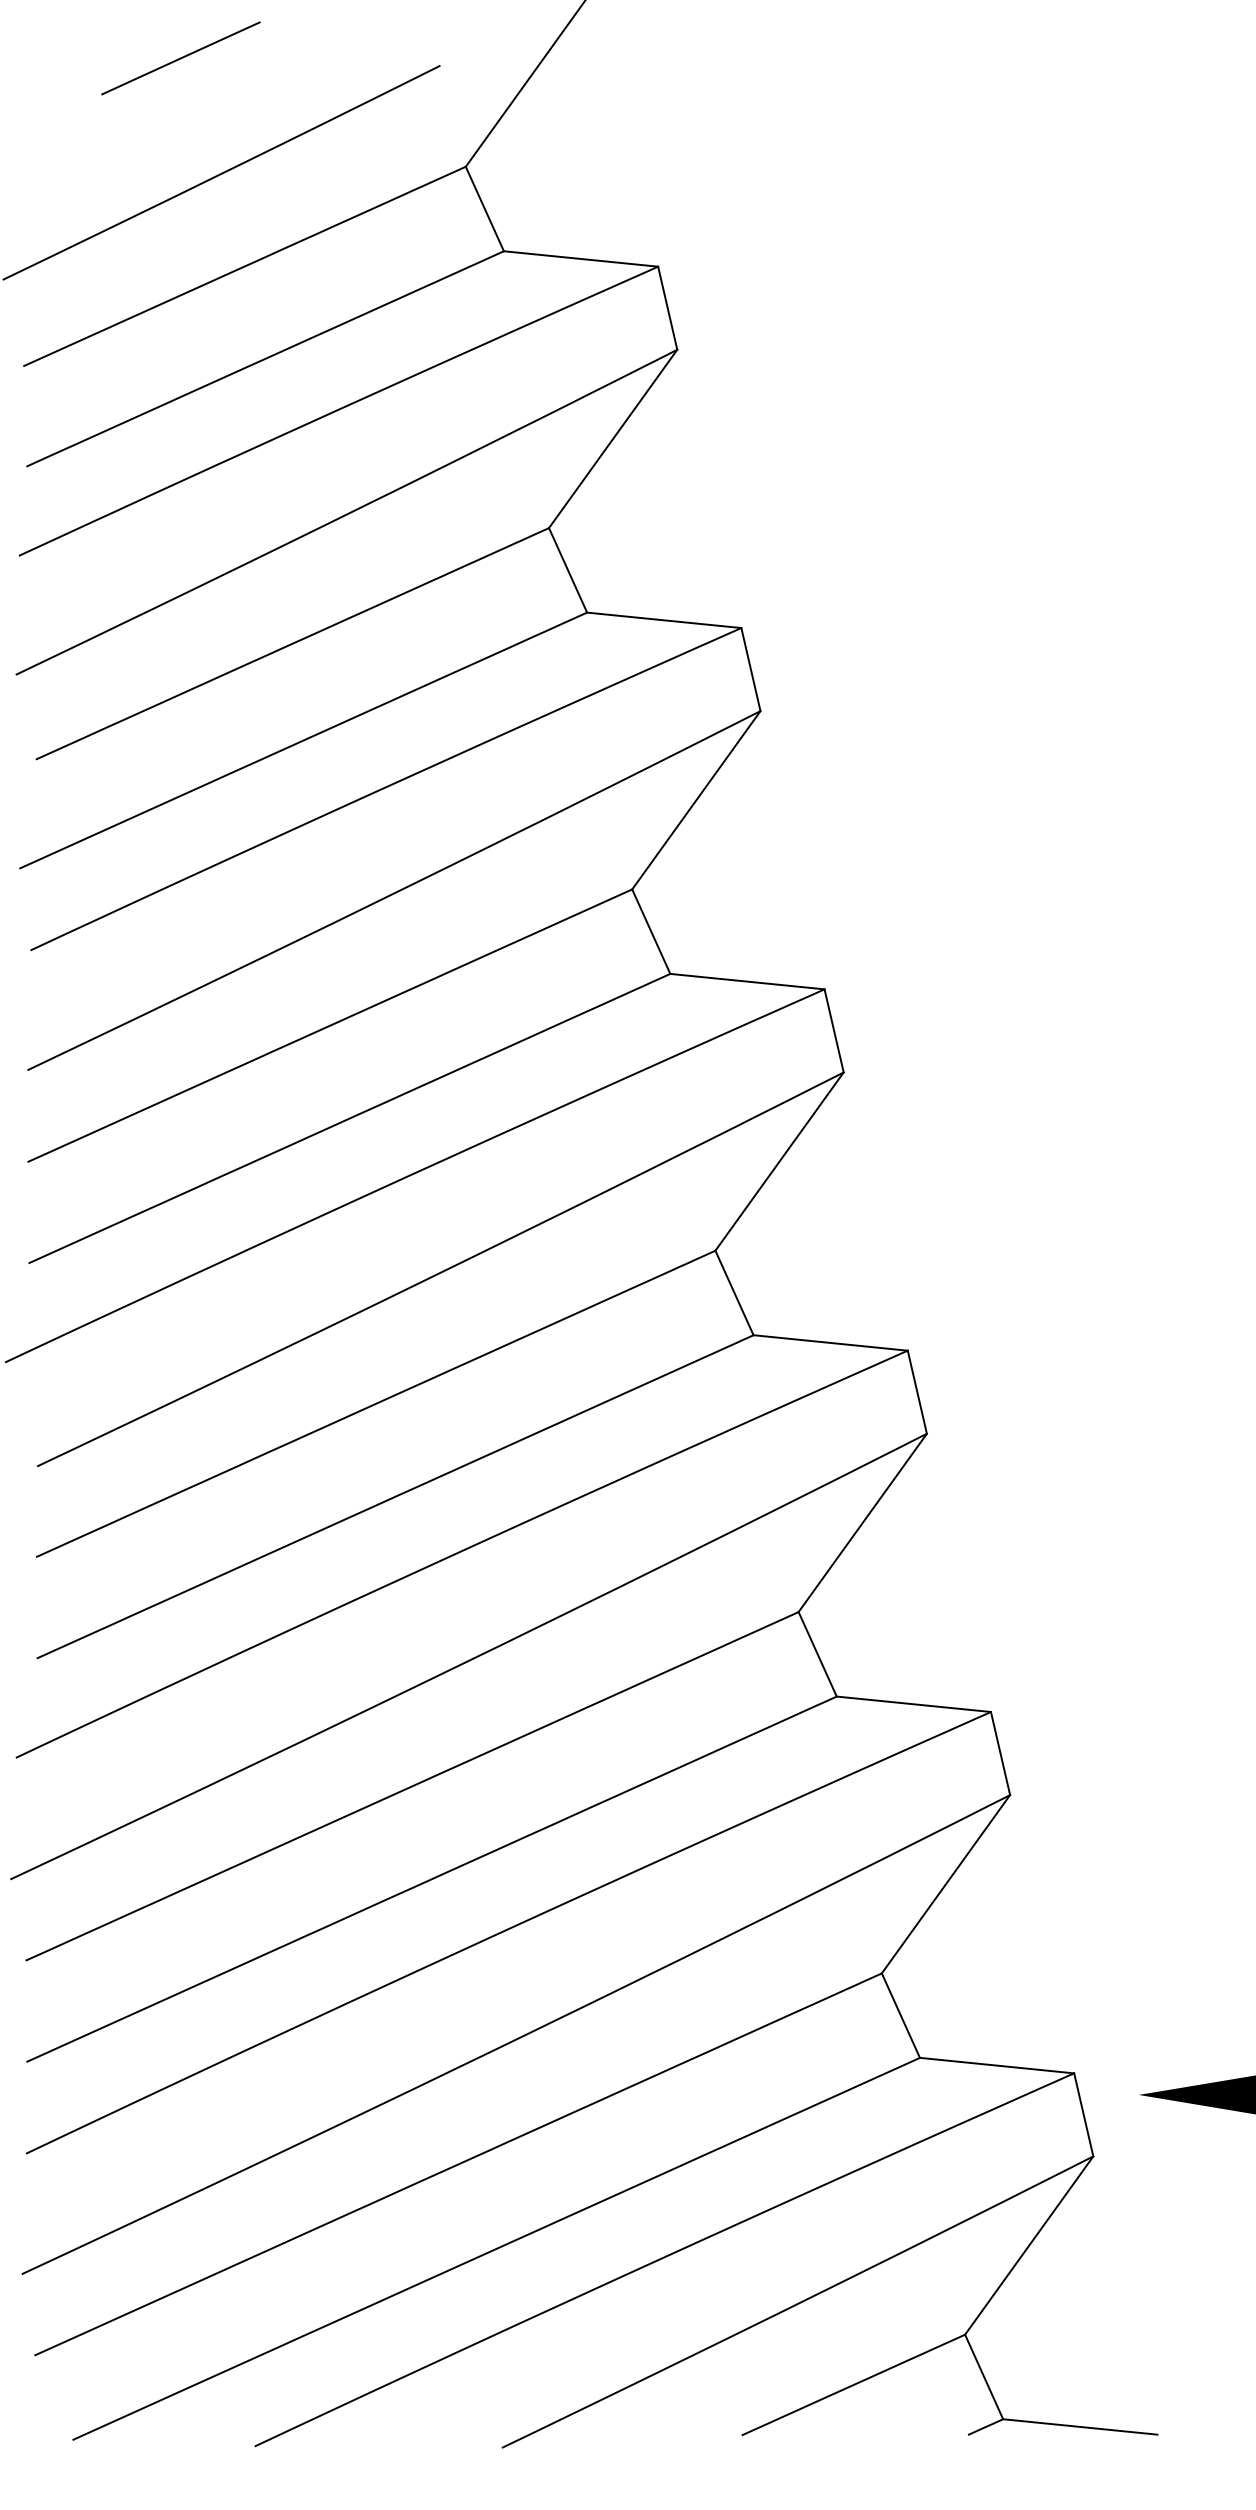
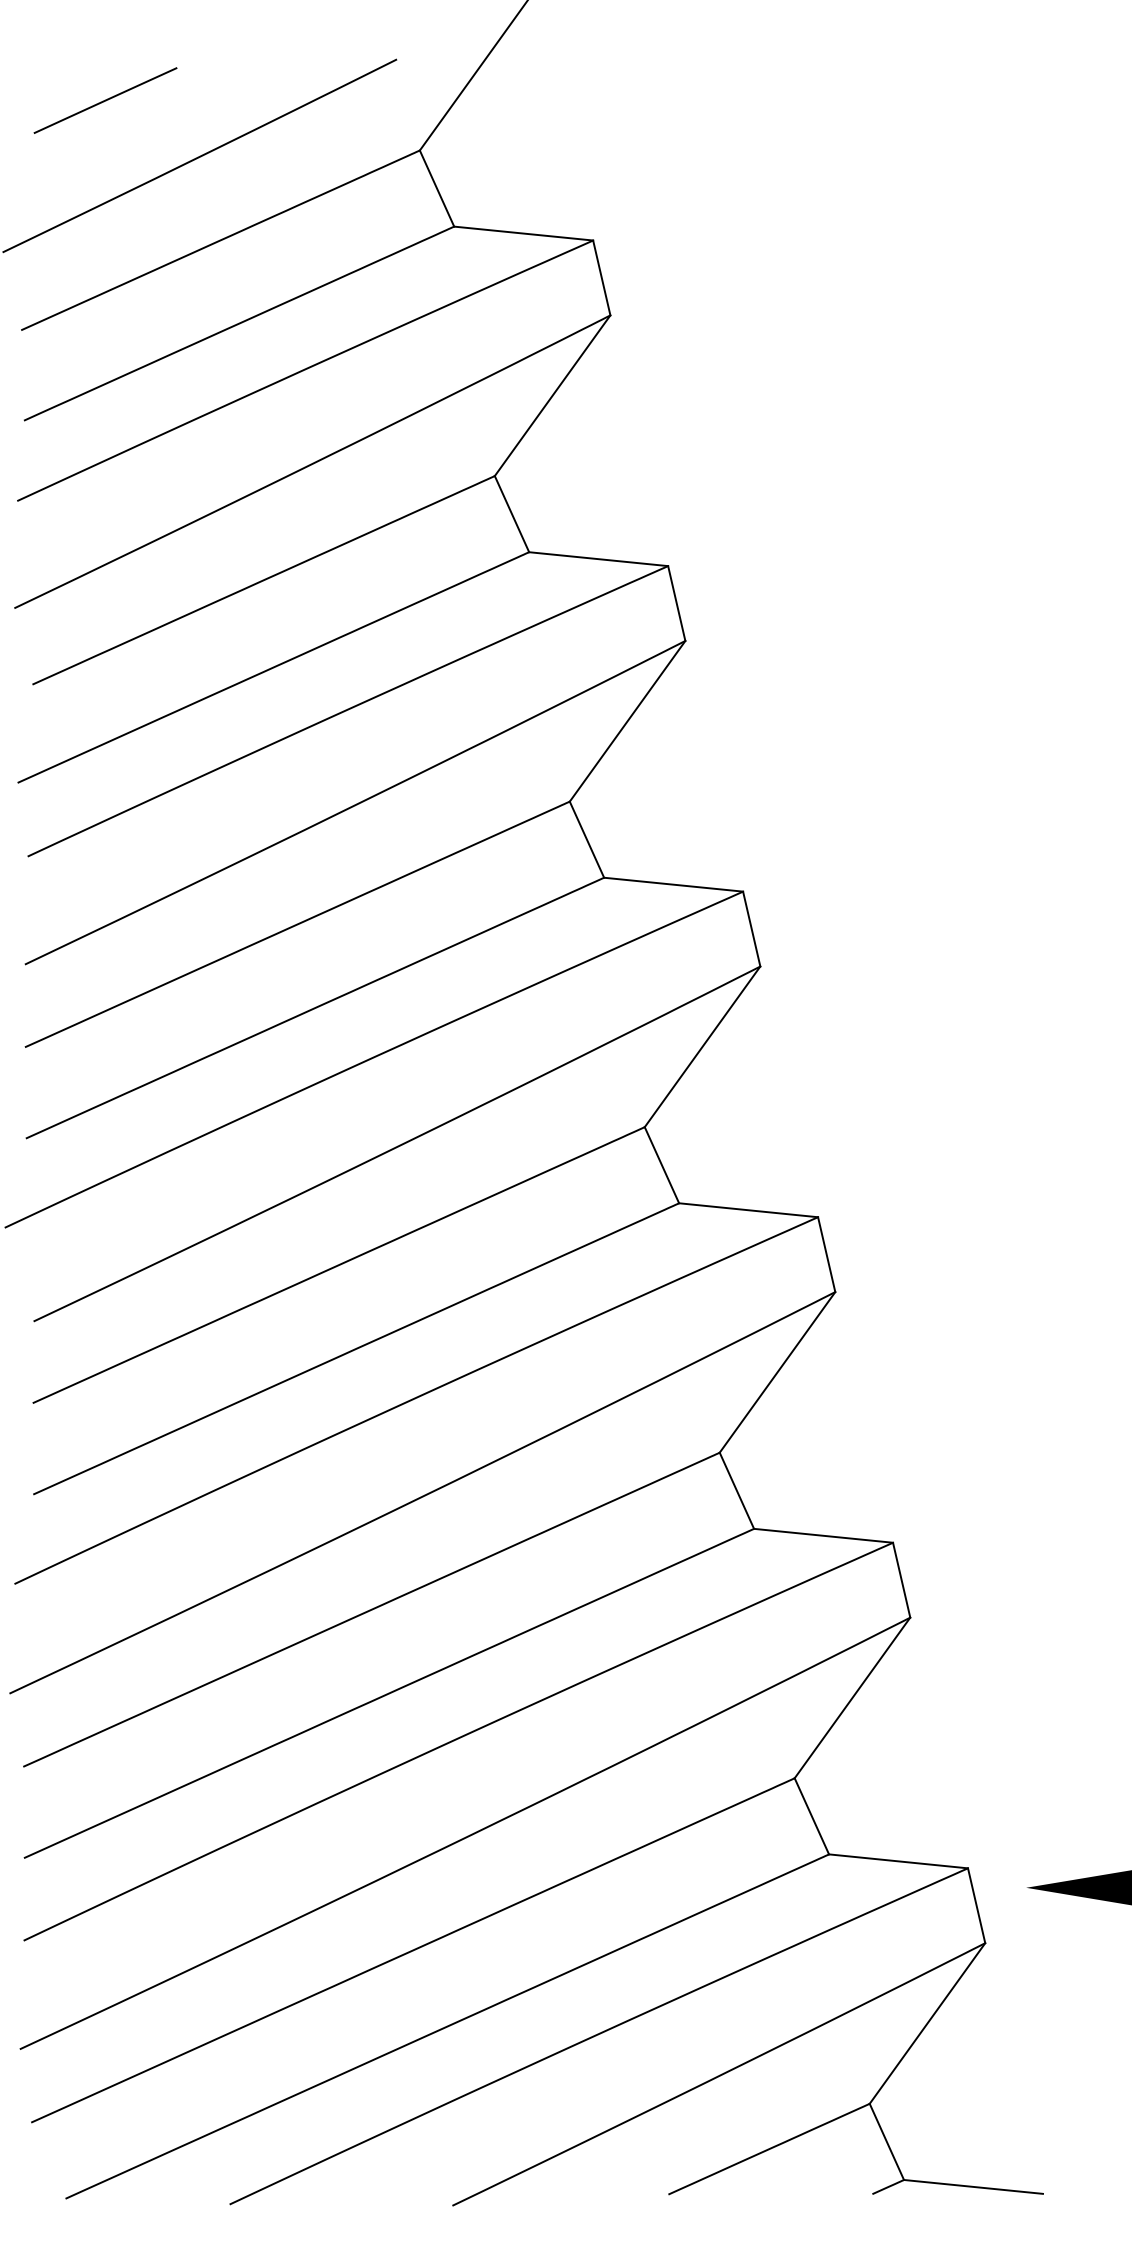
line: (180, 58) -> (105, 100), moved

